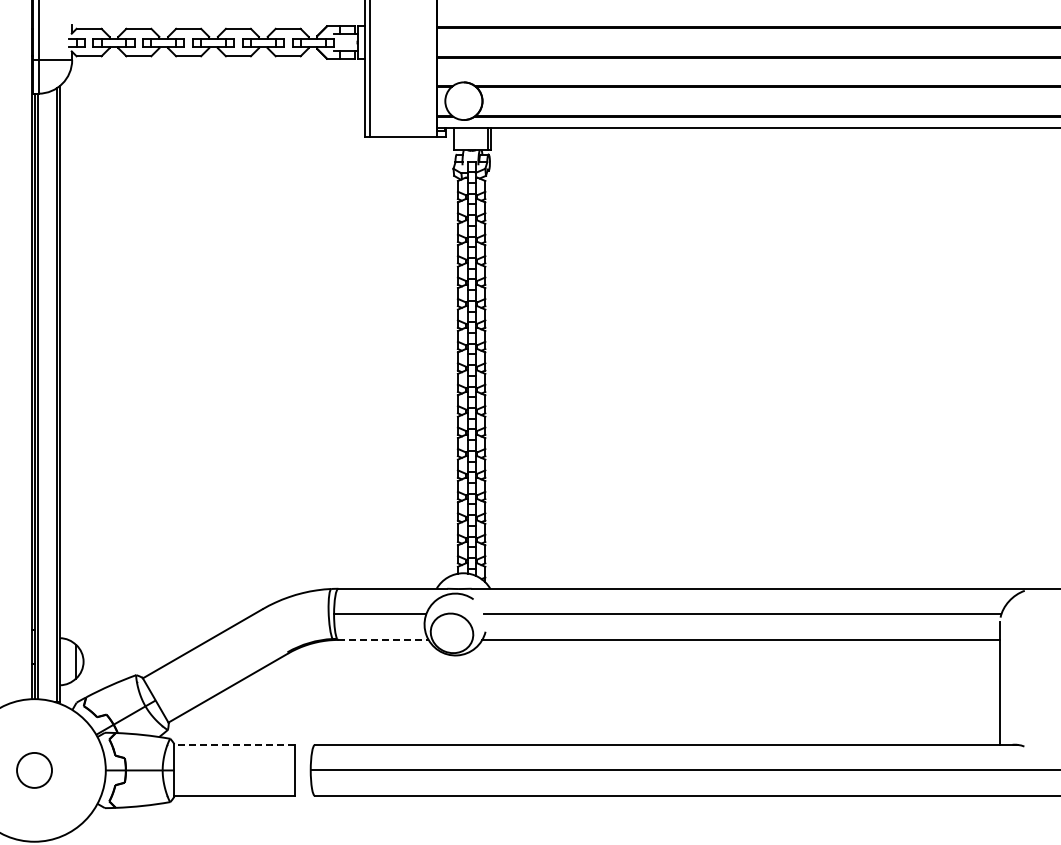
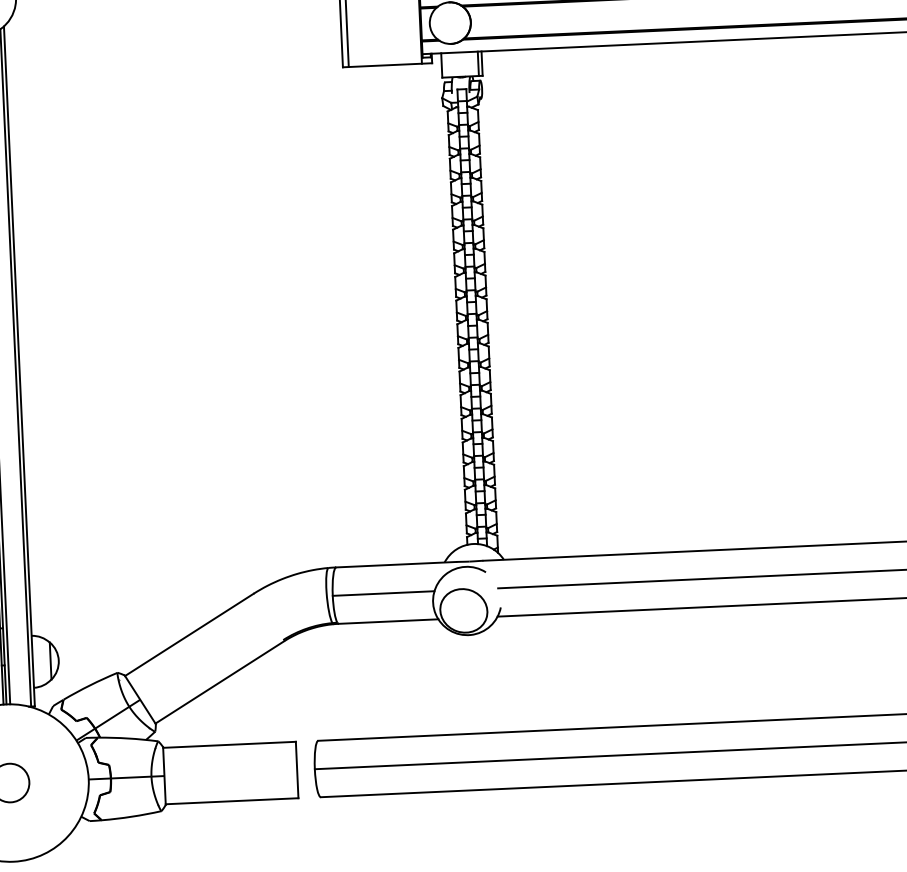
line: (384, 639) -> (389, 621), dashed -> solid
line: (234, 744) -> (229, 744), dashed -> solid

